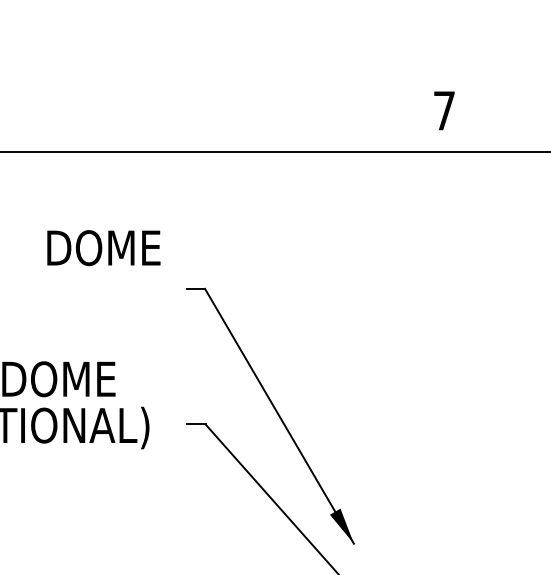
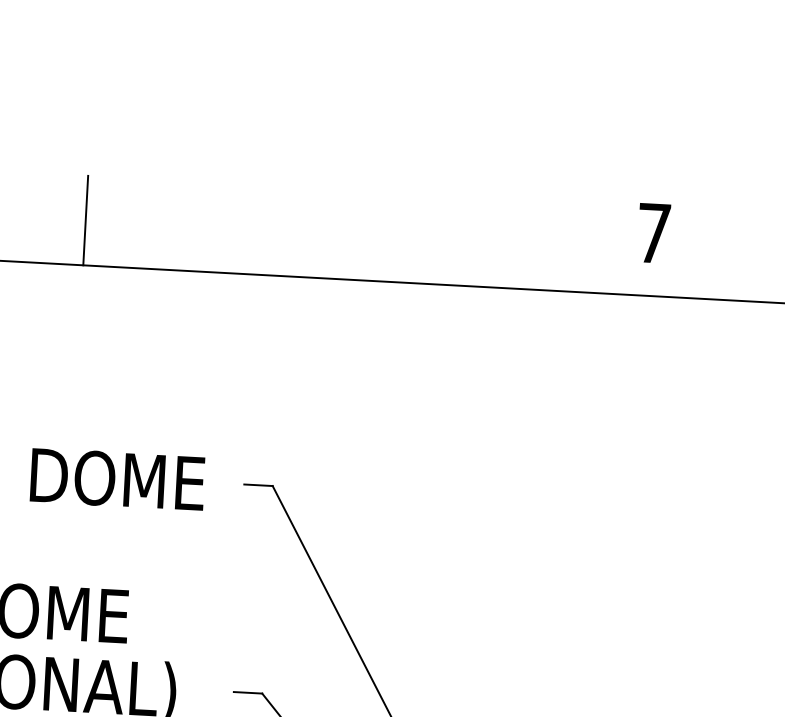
line: (73, 122) -> (85, 220), added
text: (103, 248) -> (117, 480), moved

